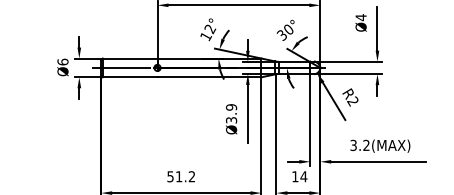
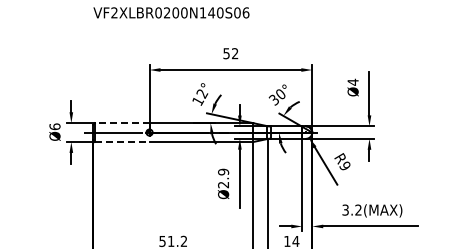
line: (129, 58) -> (121, 123), solid -> dashed
line: (130, 76) -> (122, 141), solid -> dashed
text: (352, 101) -> (344, 166), R2 -> R9
text: (231, 119) -> (223, 184), Ø3.9 -> Ø2.9

